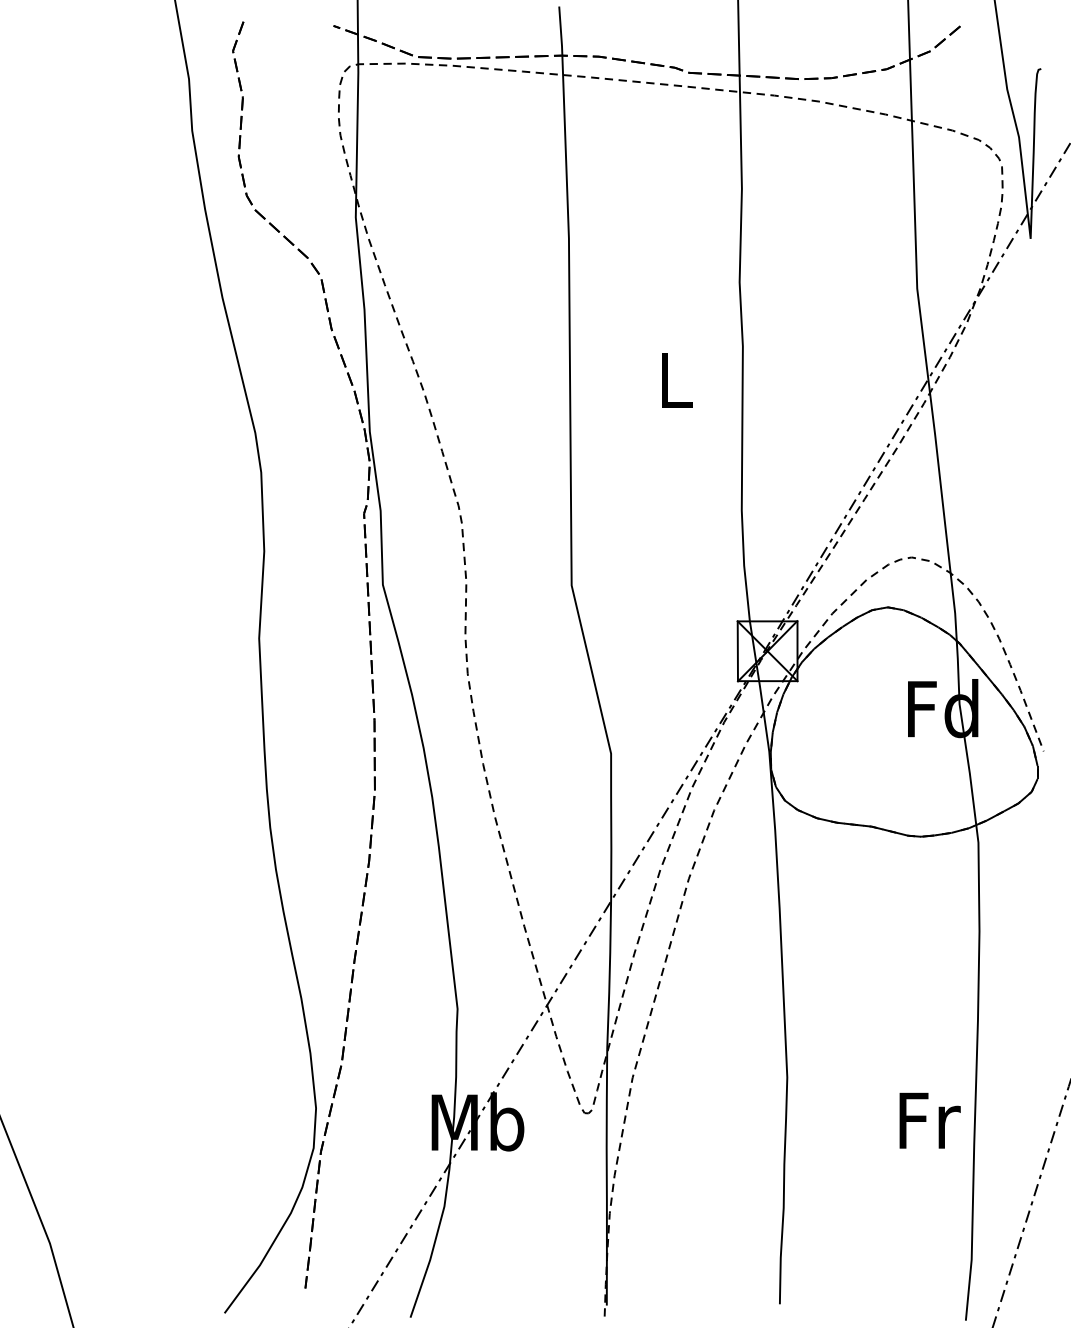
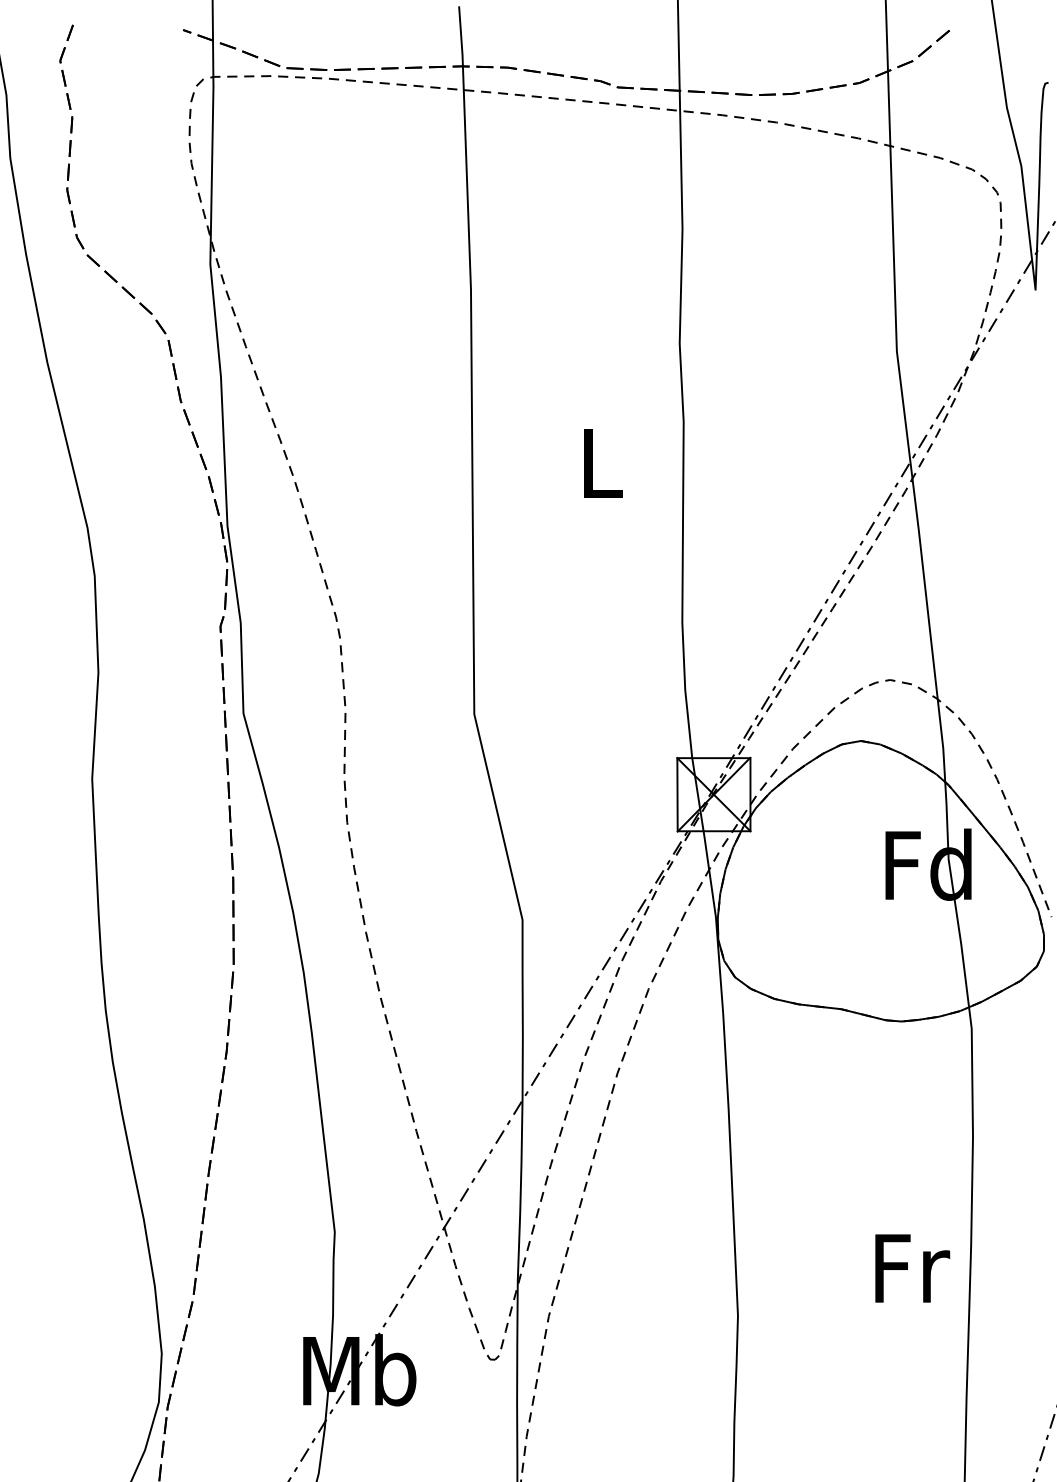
text: (929, 1120) -> (911, 1268), moved

